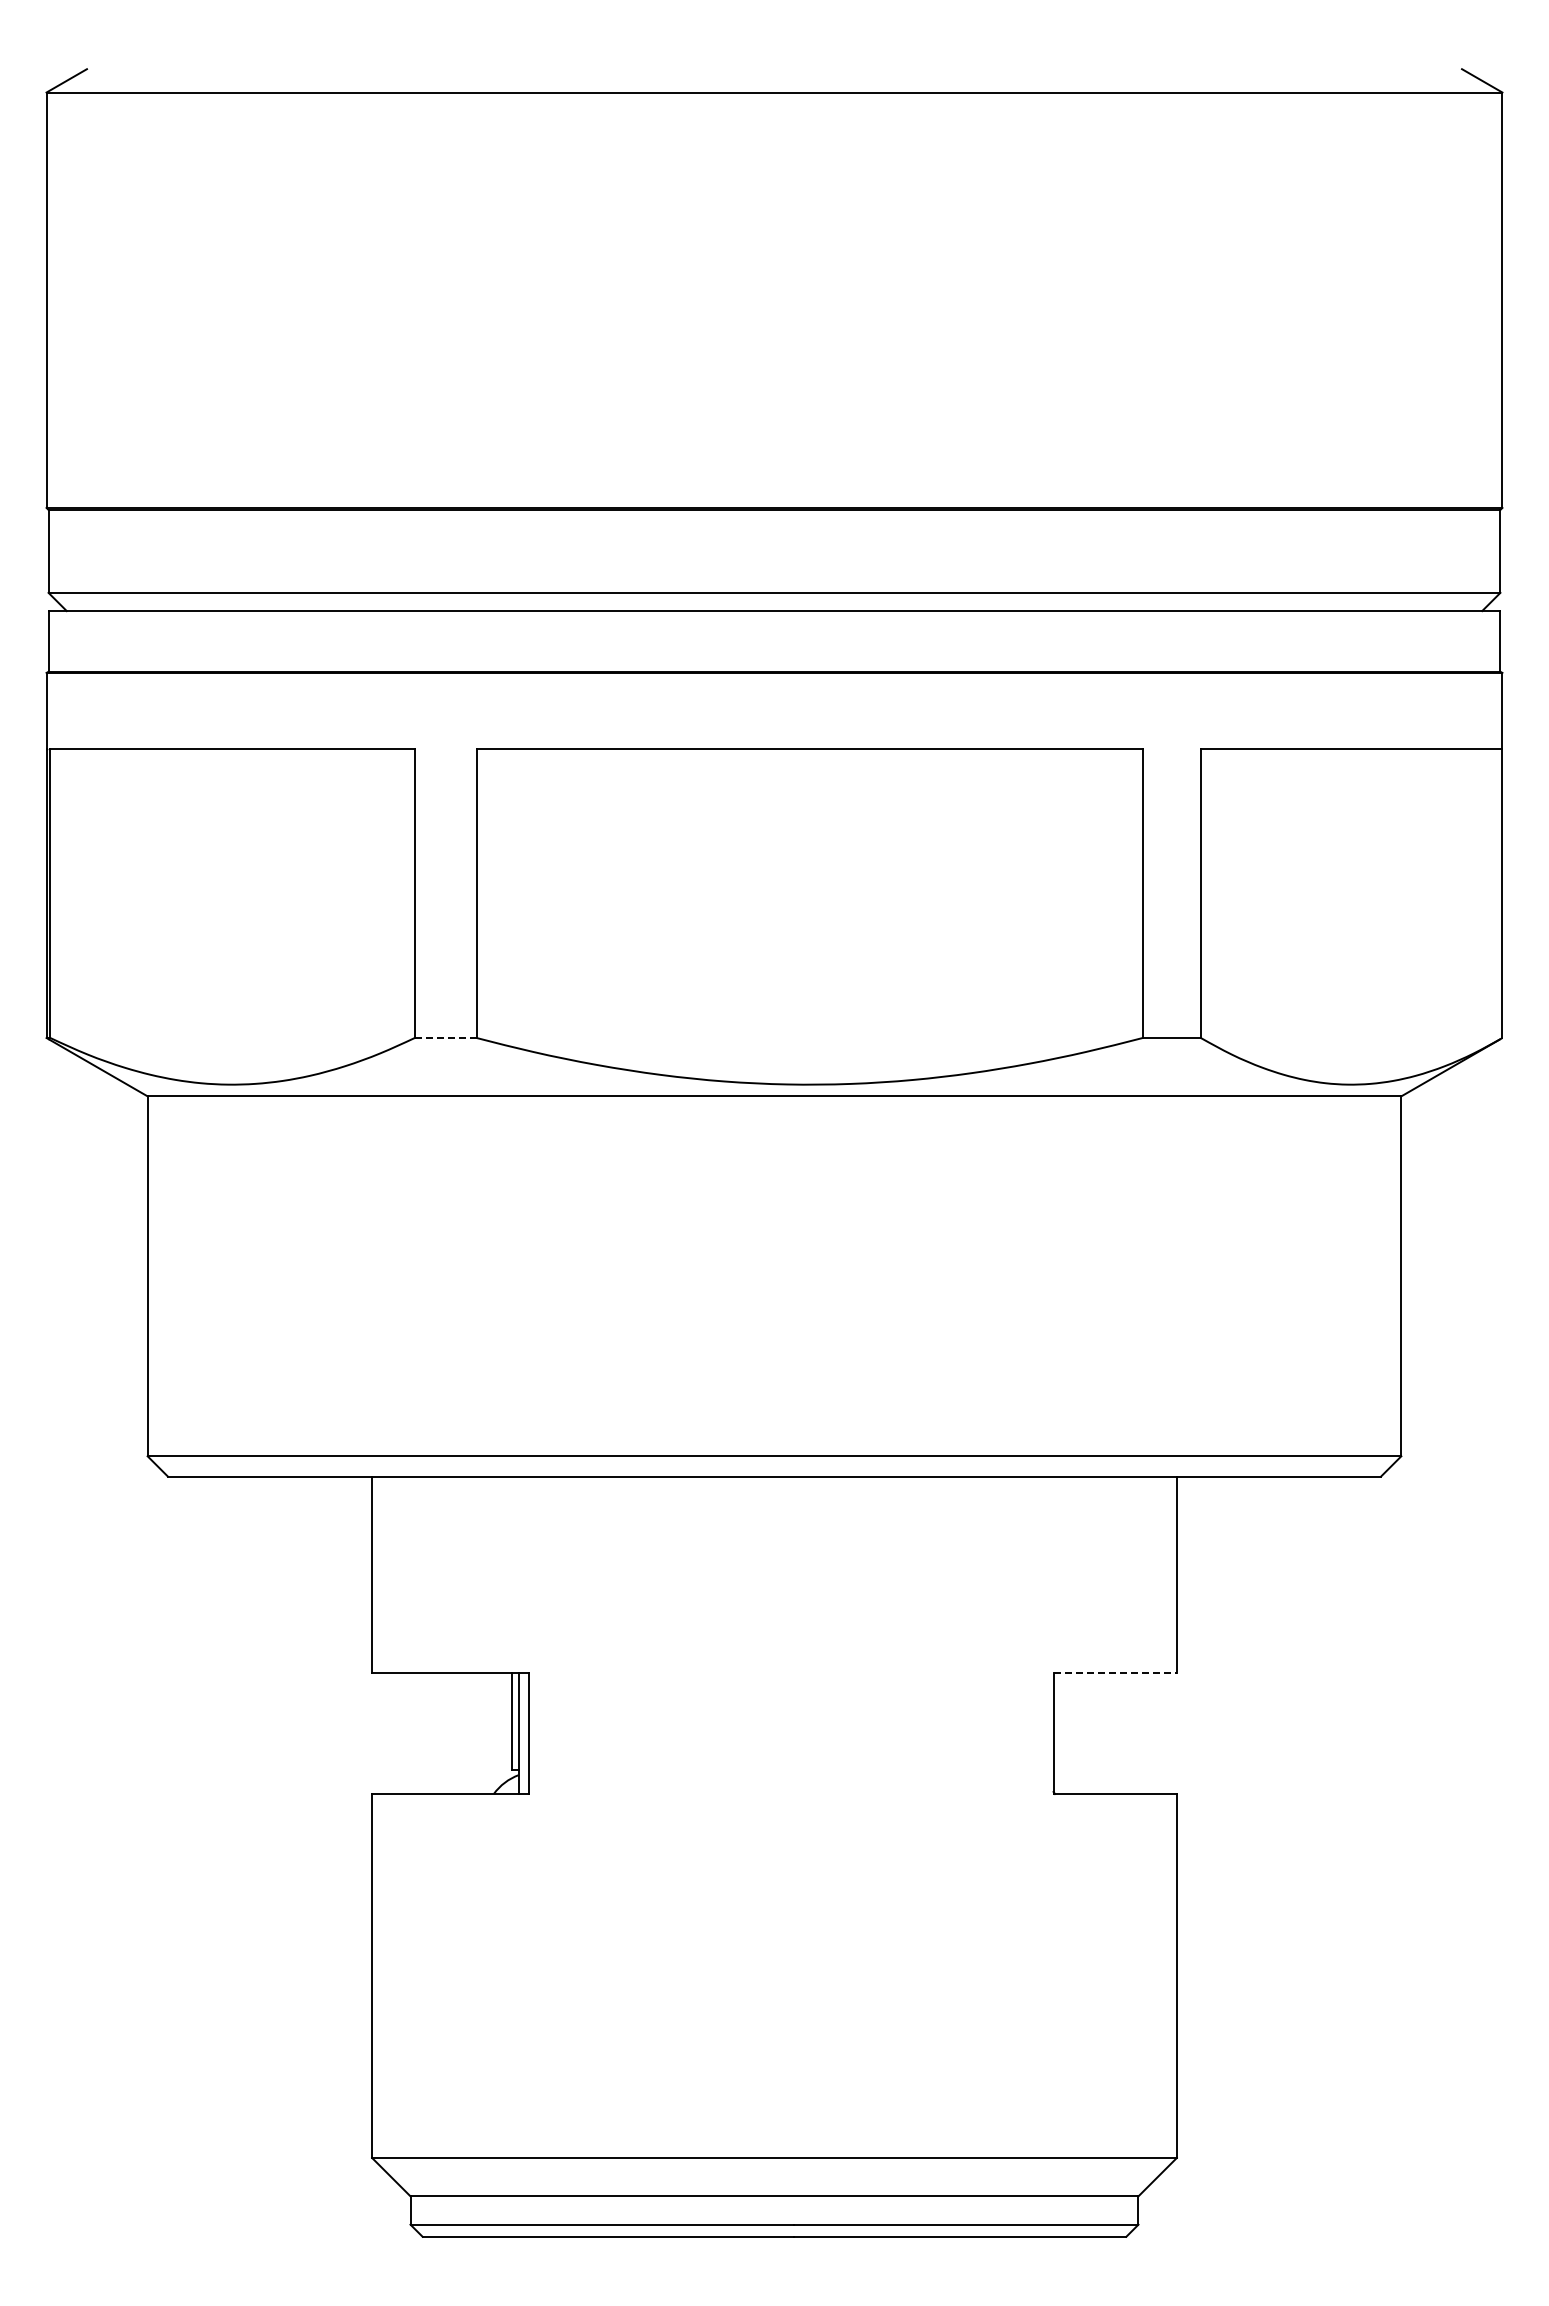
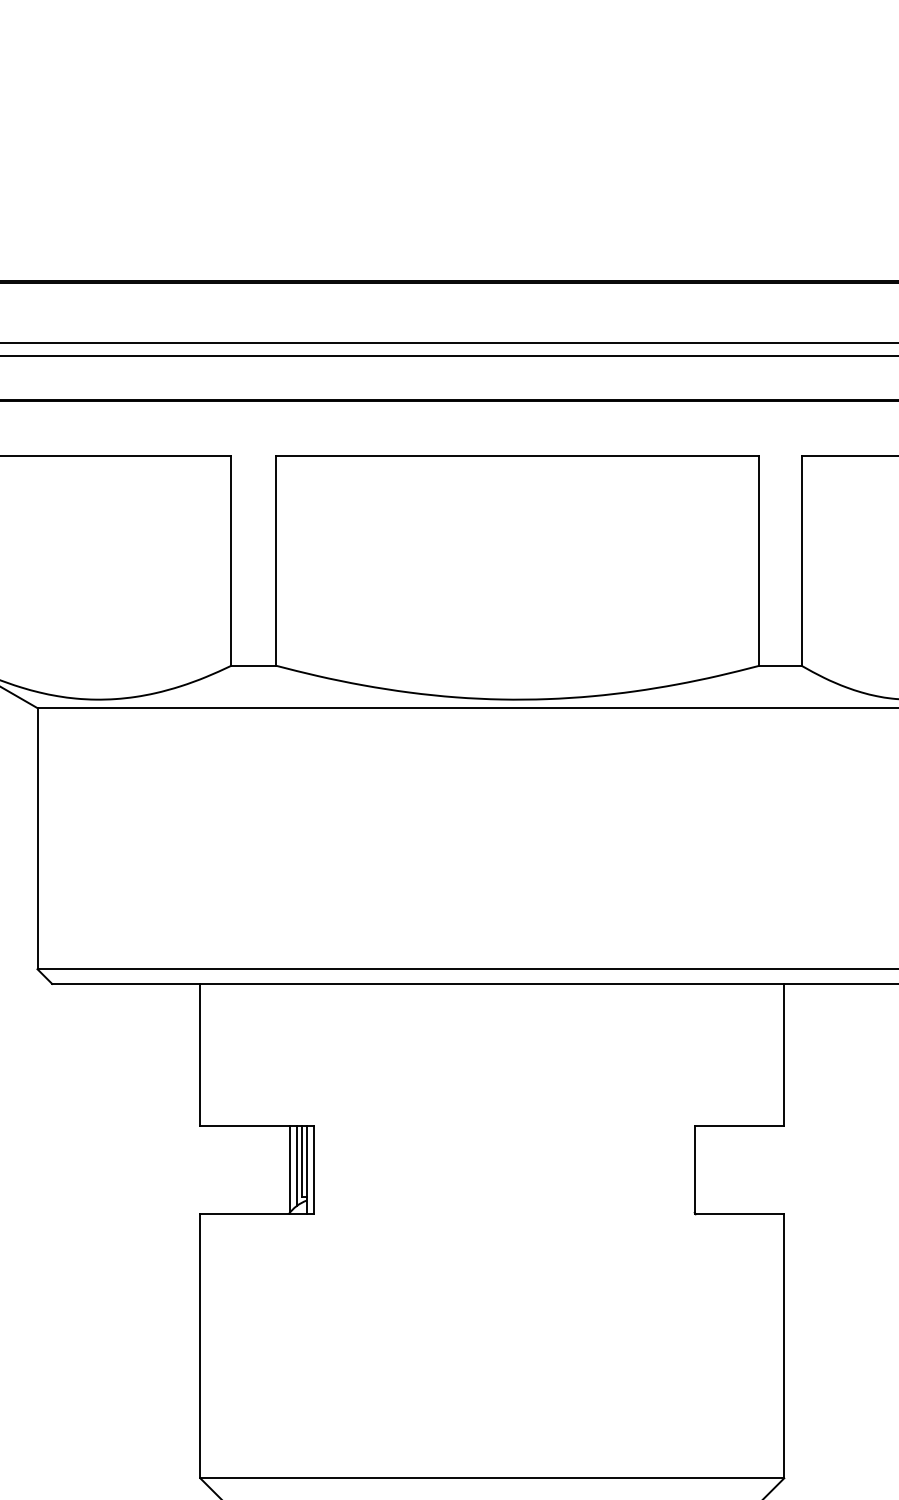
line: (445, 1038) -> (253, 666), dashed -> solid
line: (1115, 1672) -> (739, 1126), dashed -> solid
line: (505, 1727) -> (297, 1166), added
line: (495, 1731) -> (289, 1168), added

